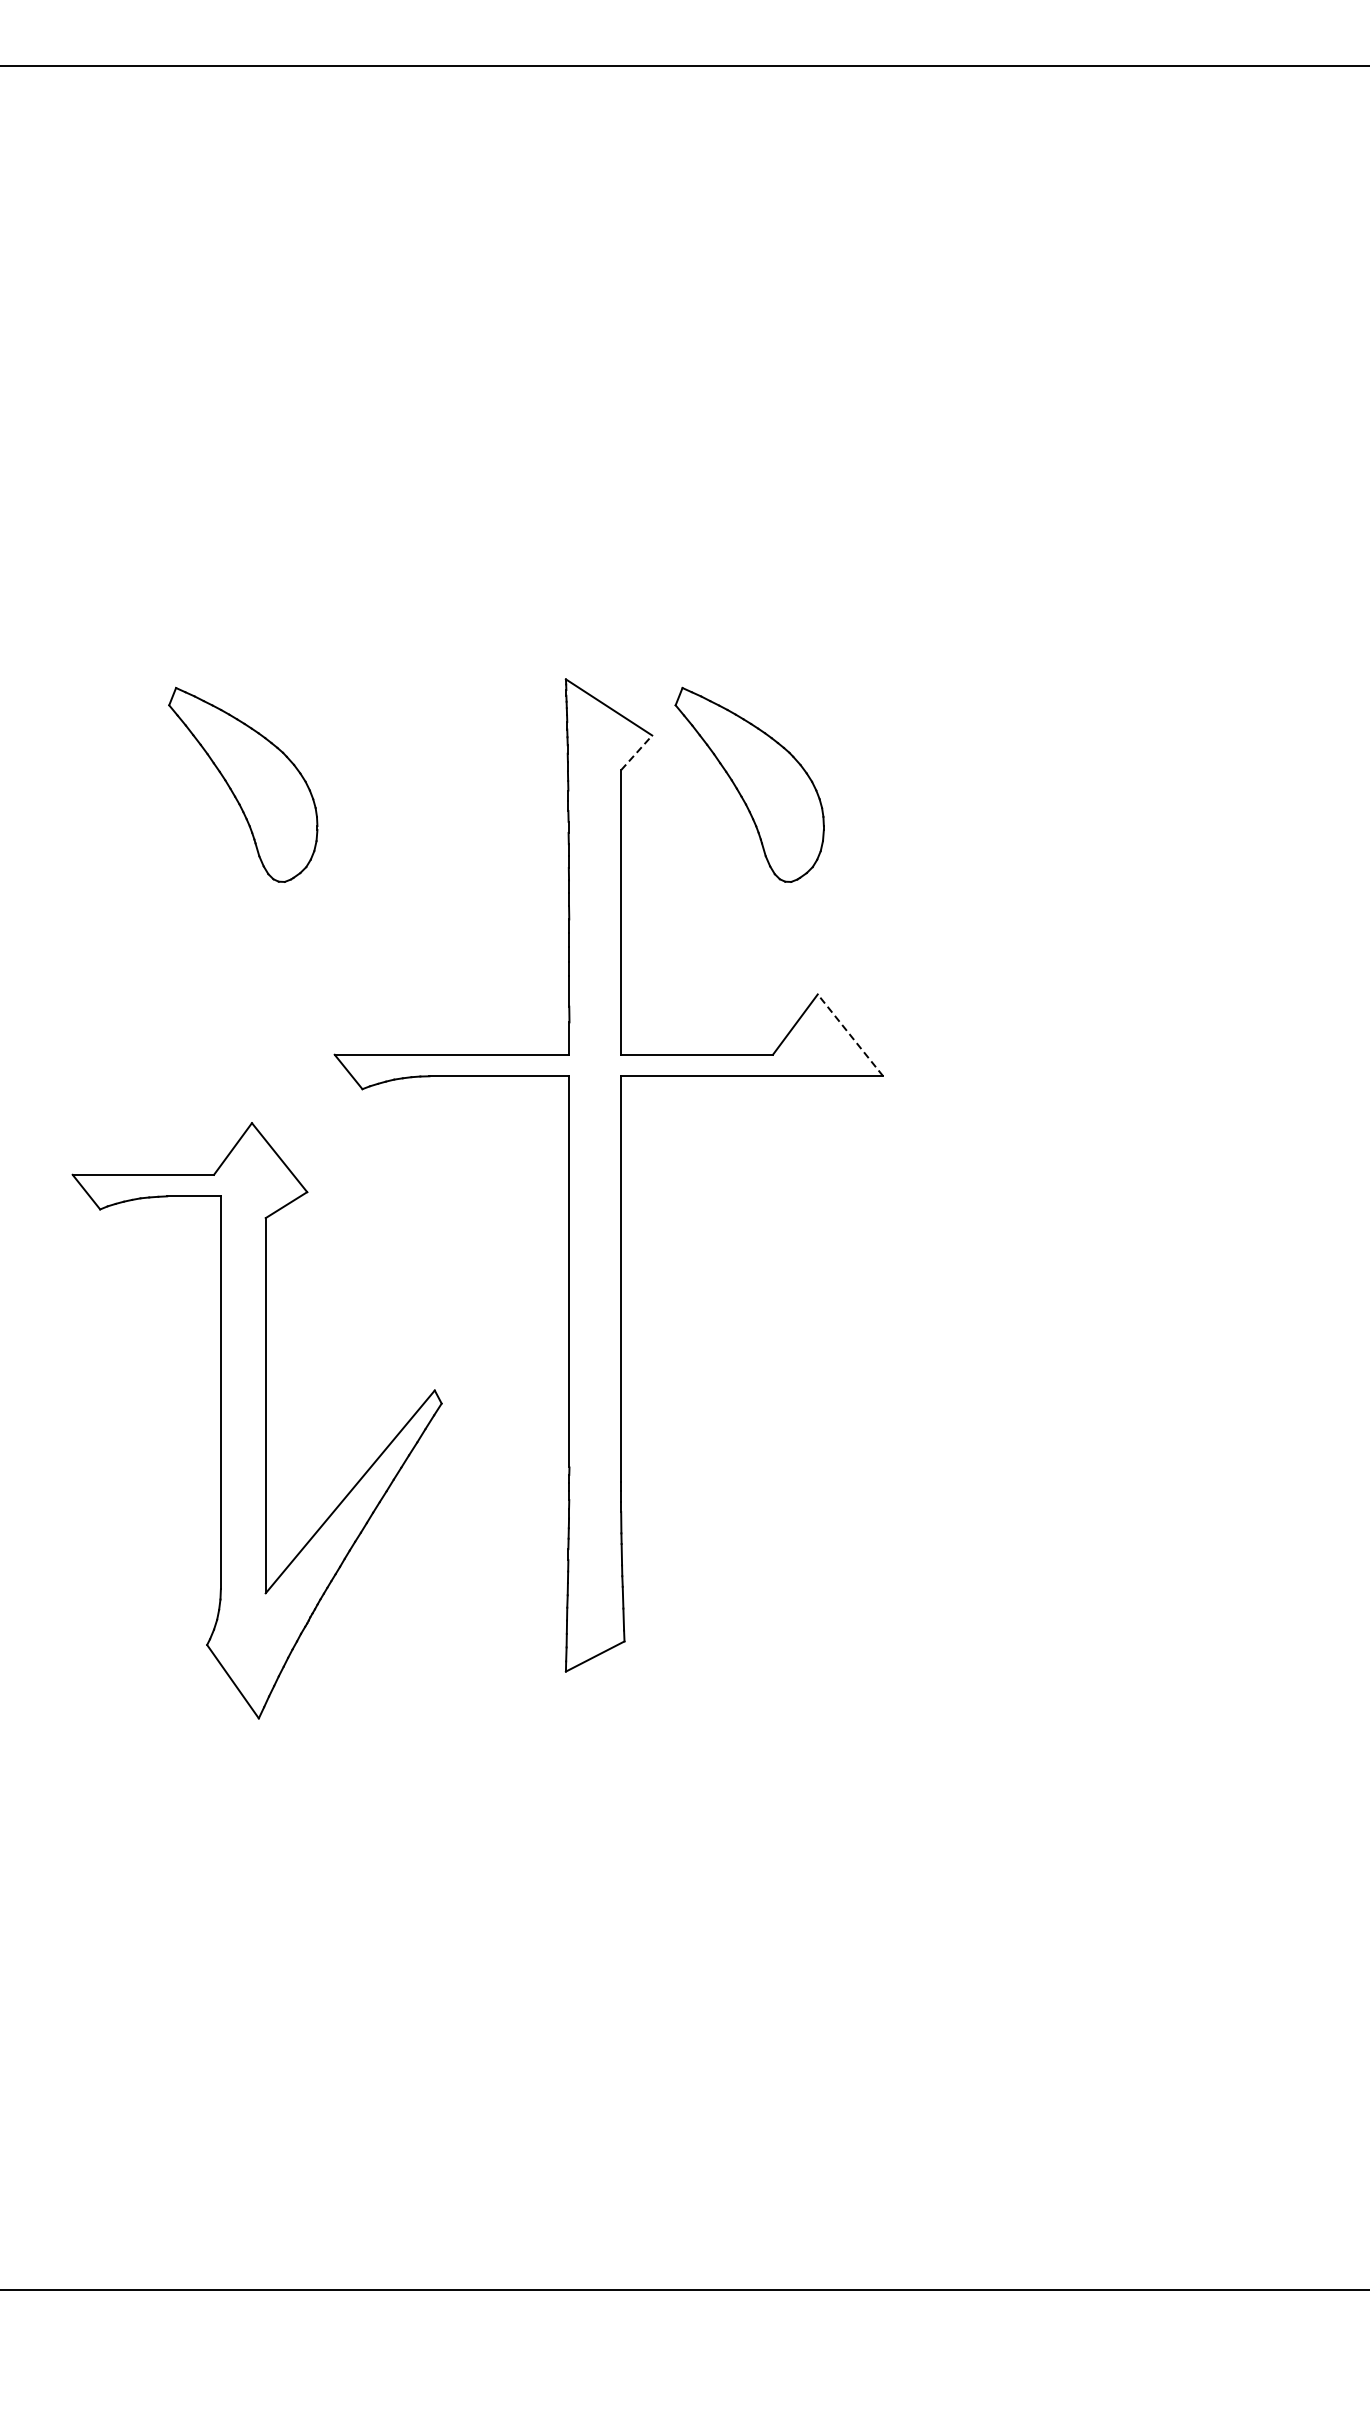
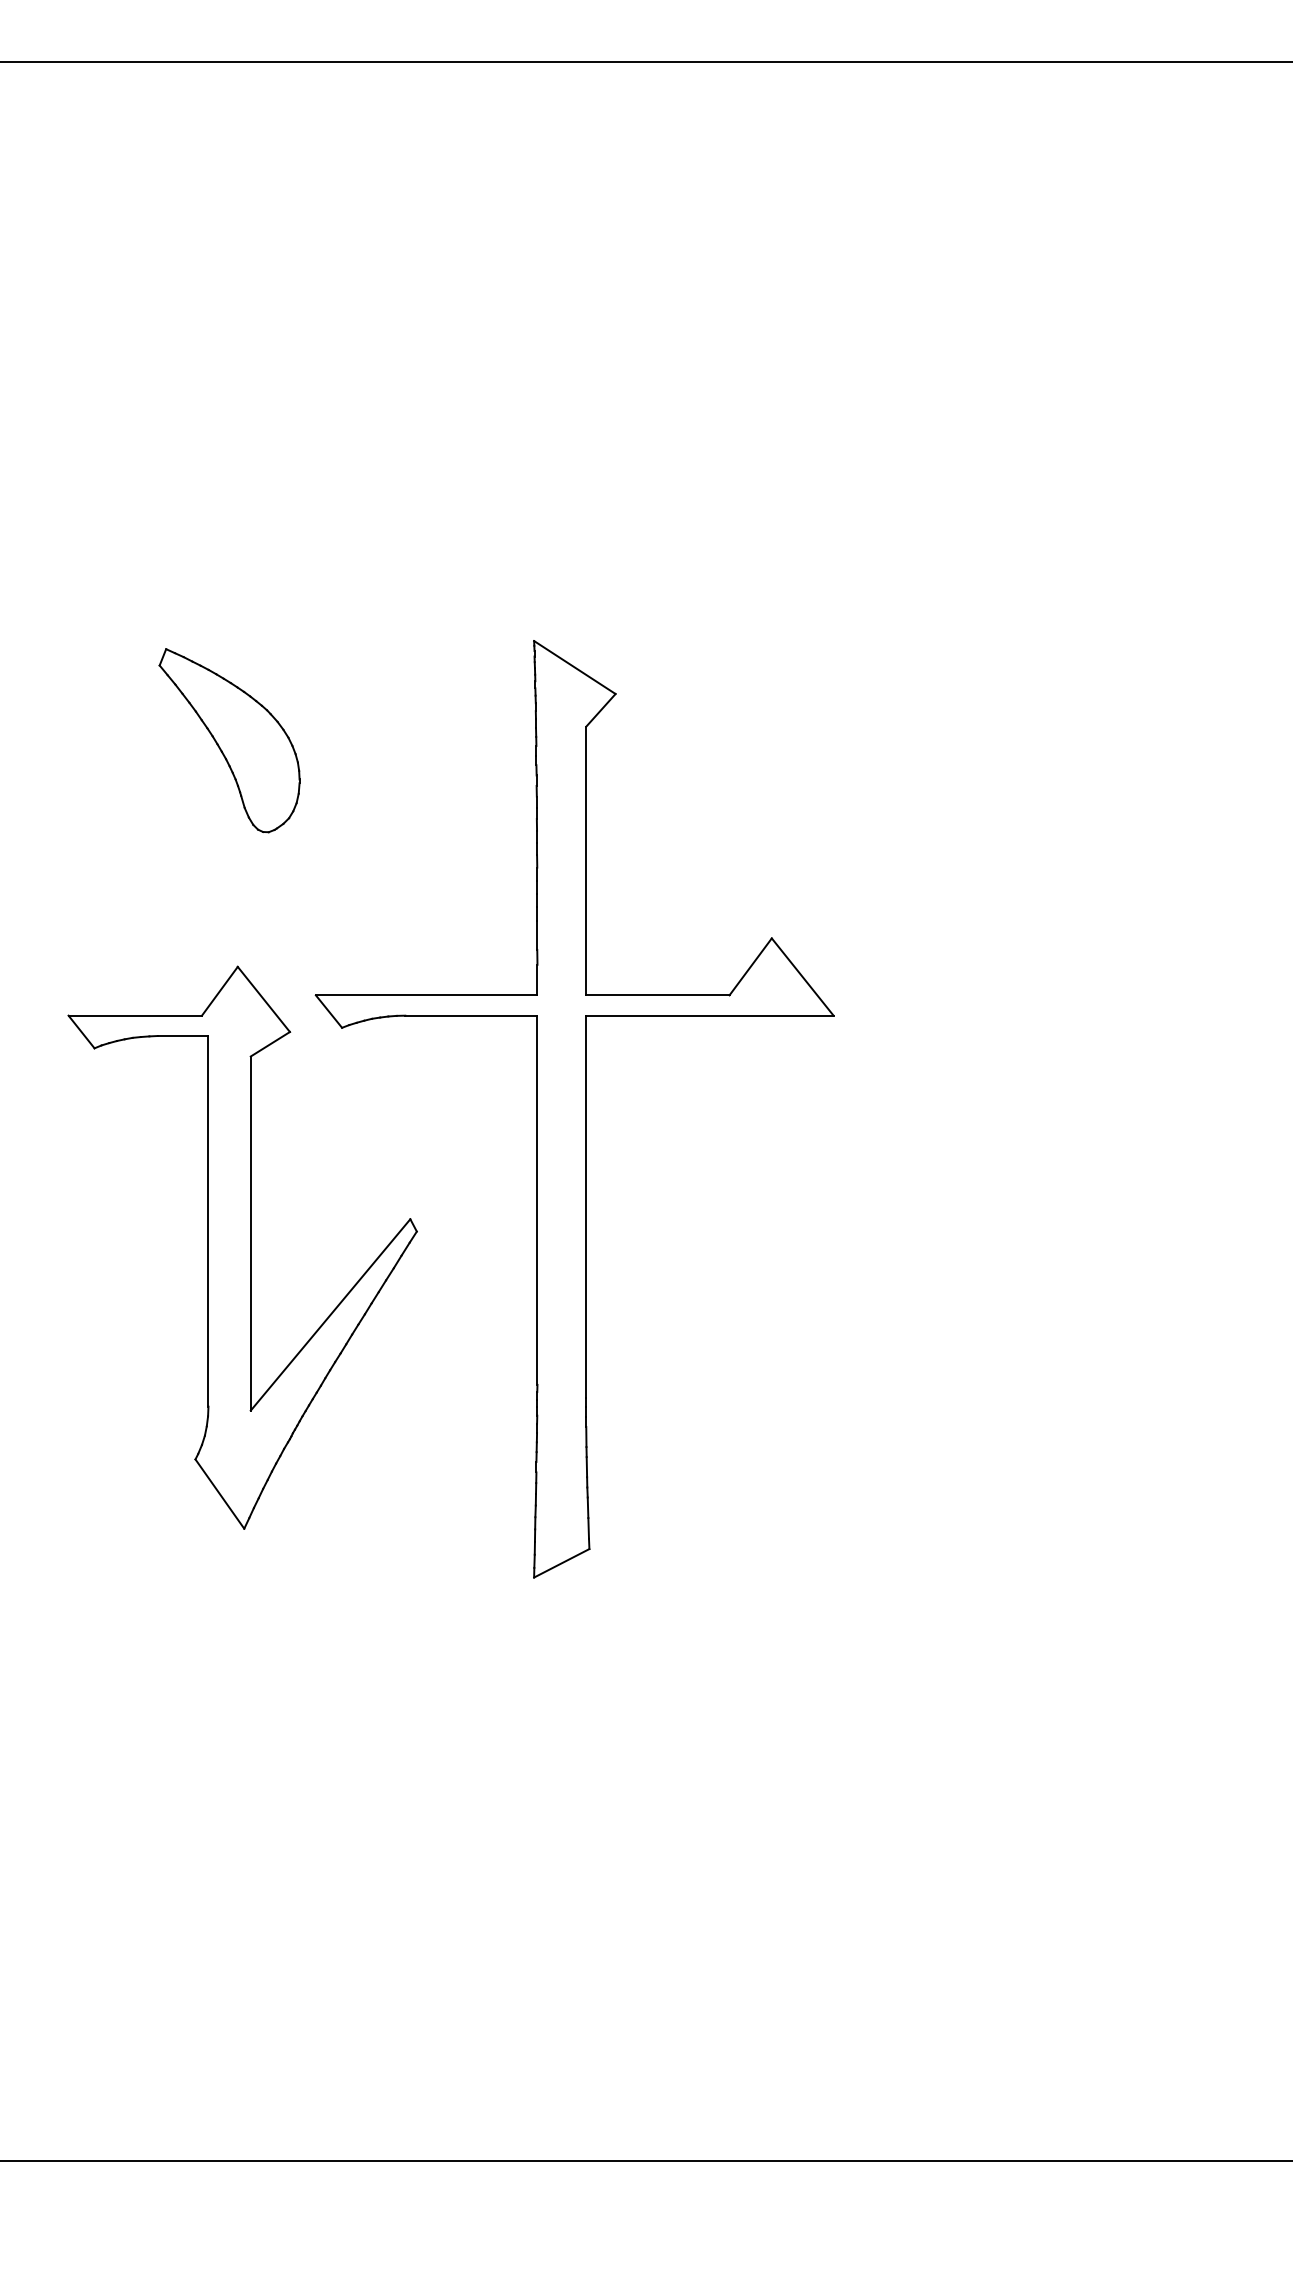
line: (636, 752) -> (600, 710), dashed -> solid
part: (749, 784) -> (707, 740), removed
line: (850, 1034) -> (802, 976), dashed -> solid
part: (256, 1420) -> (242, 1247), moved

